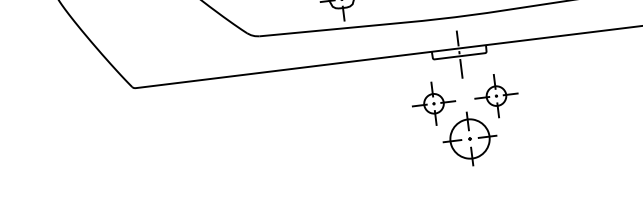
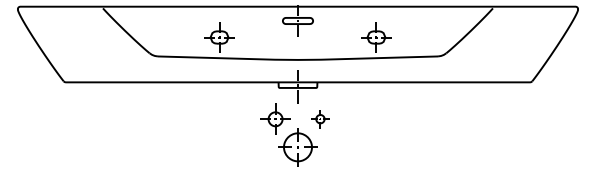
part: (496, 94) -> (320, 118), size x0.6

